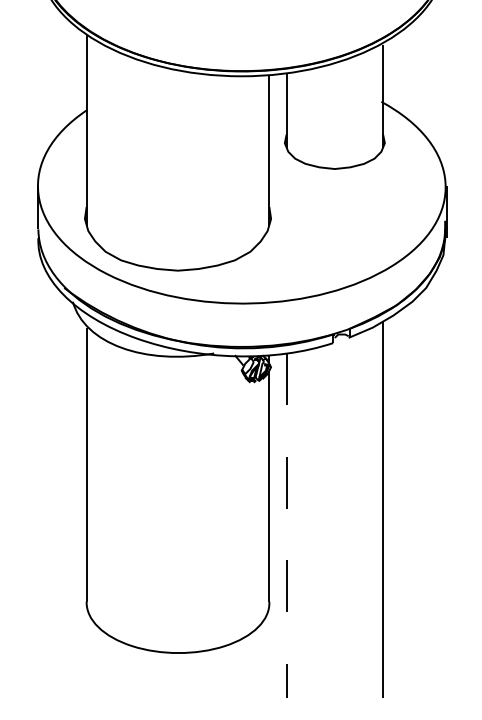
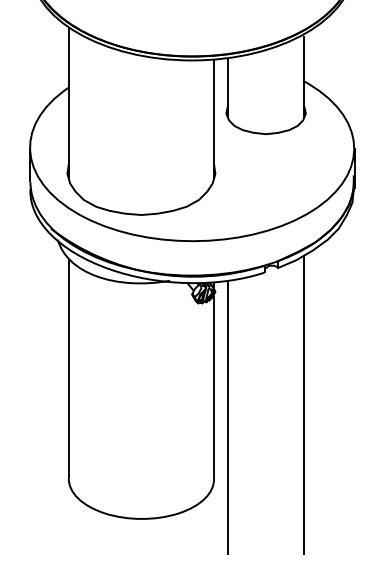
line: (286, 526) -> (227, 418), dashed -> solid

